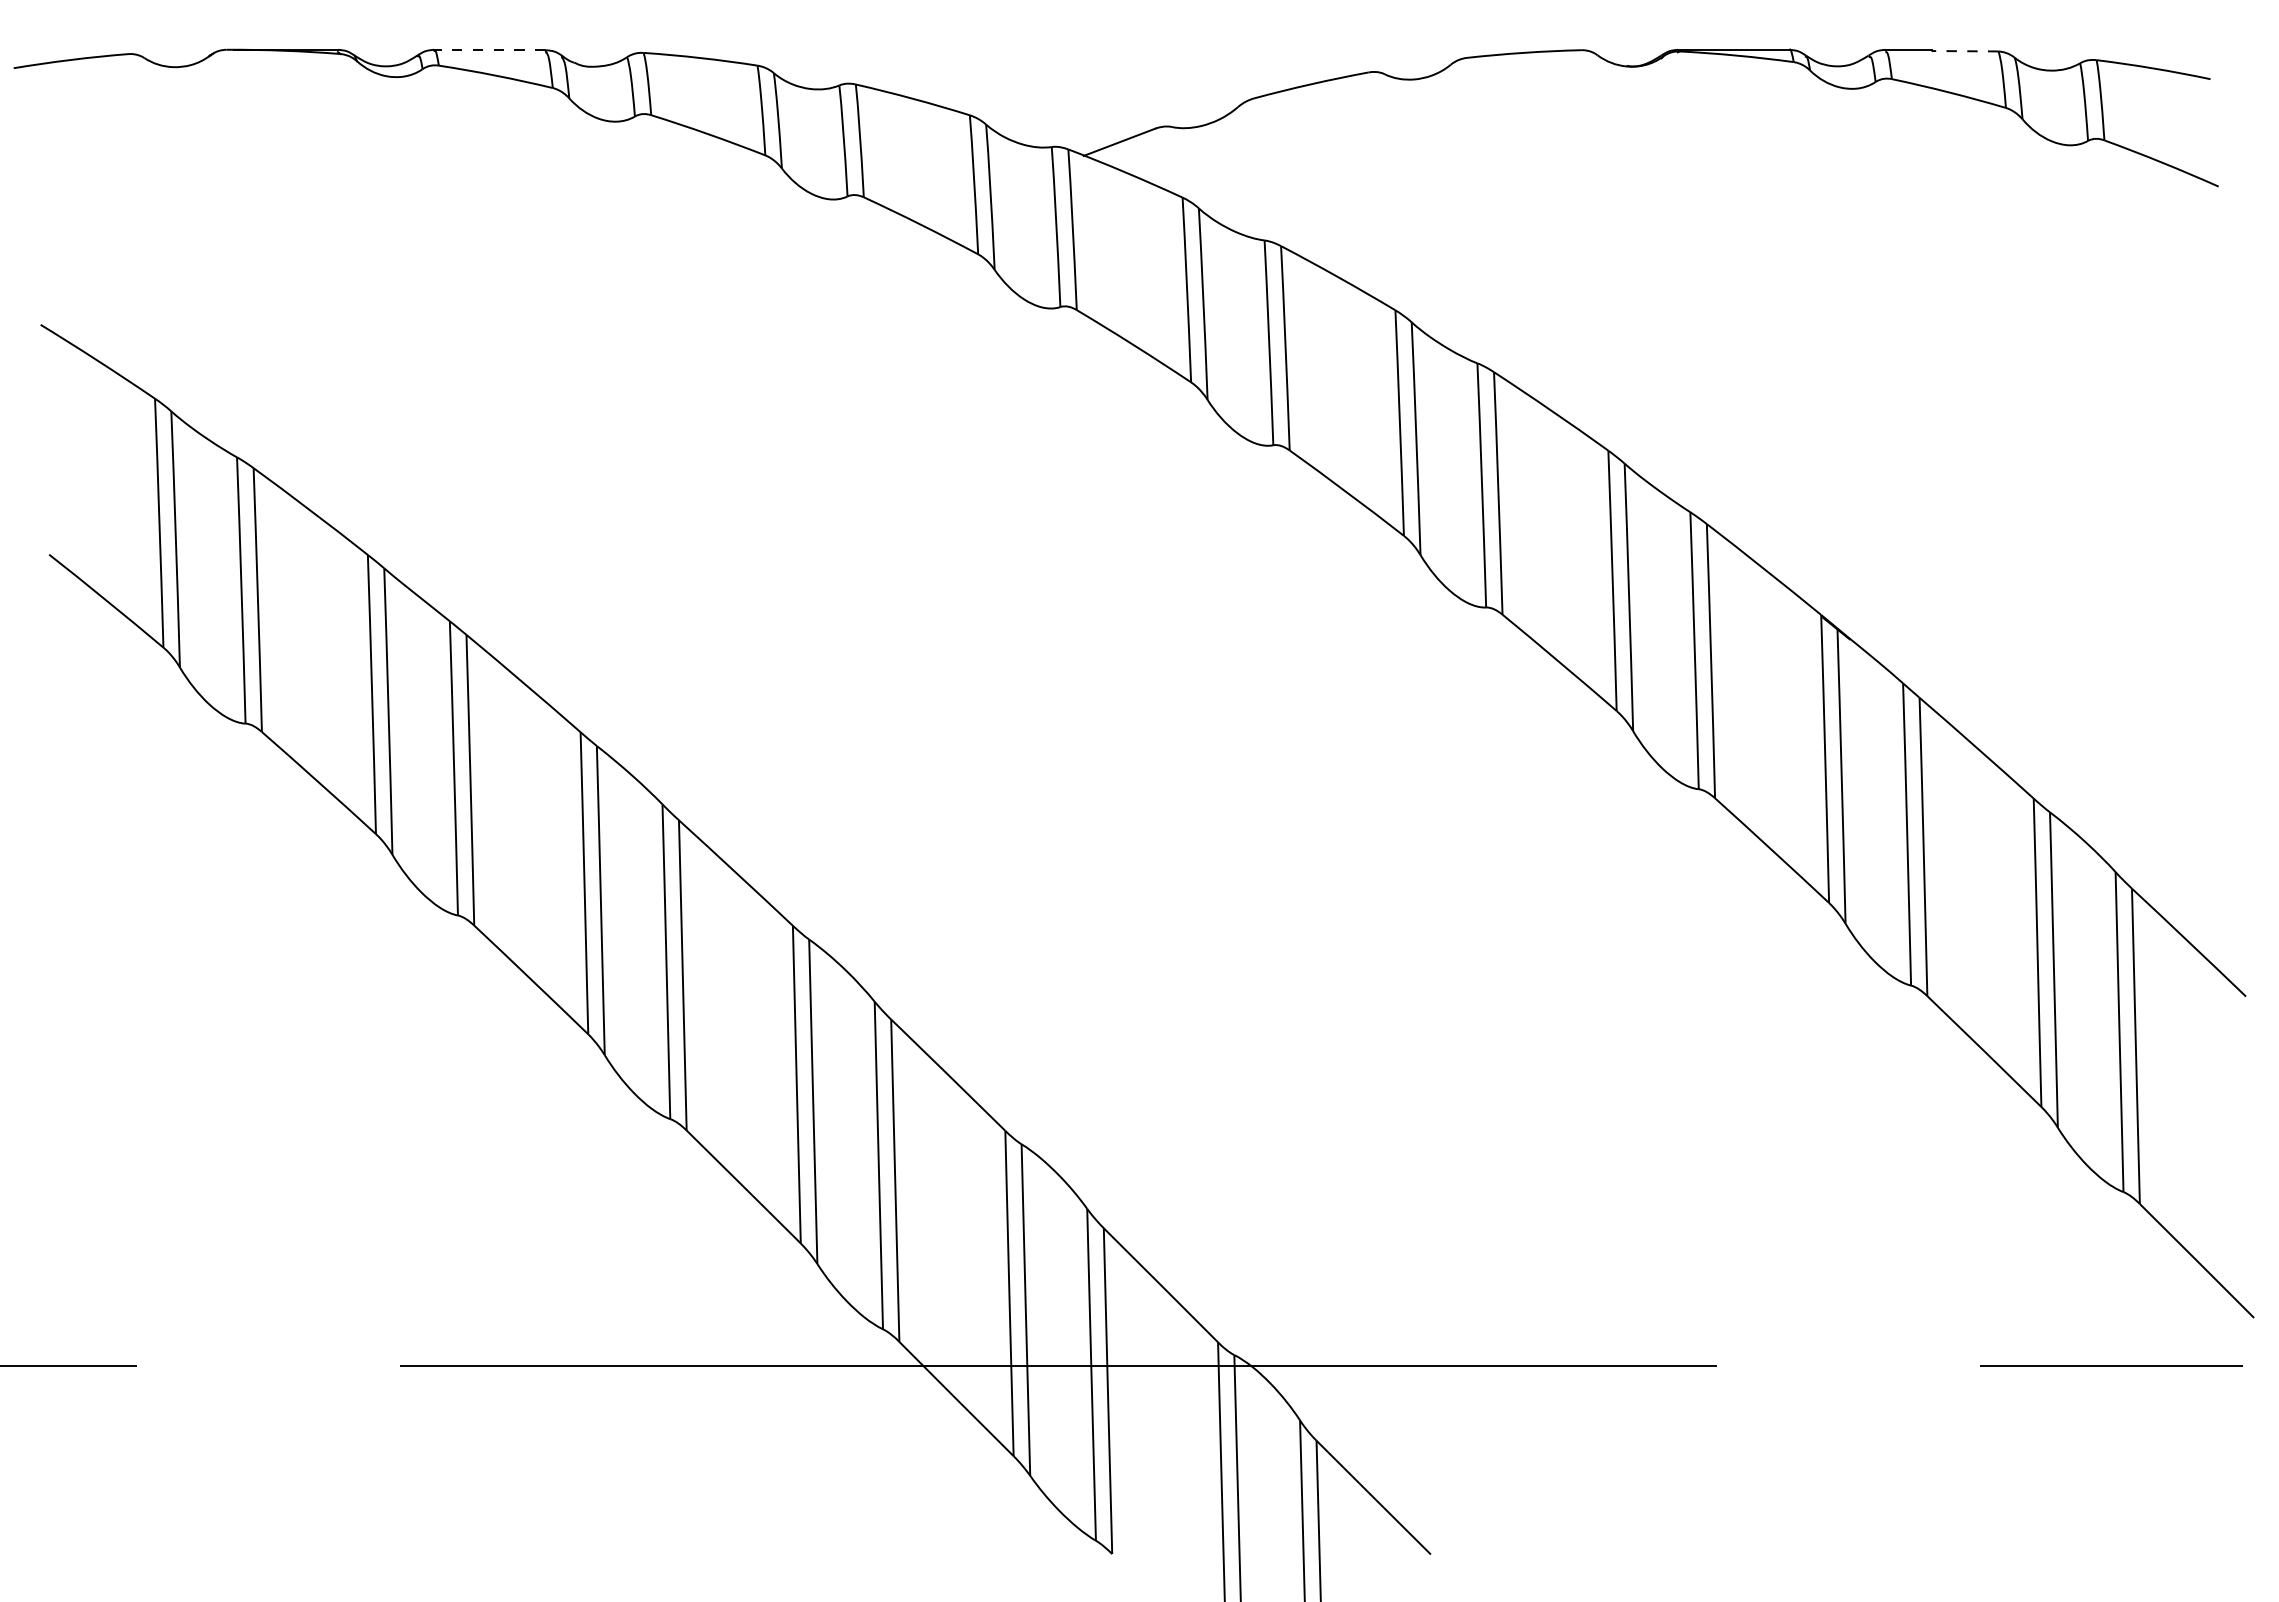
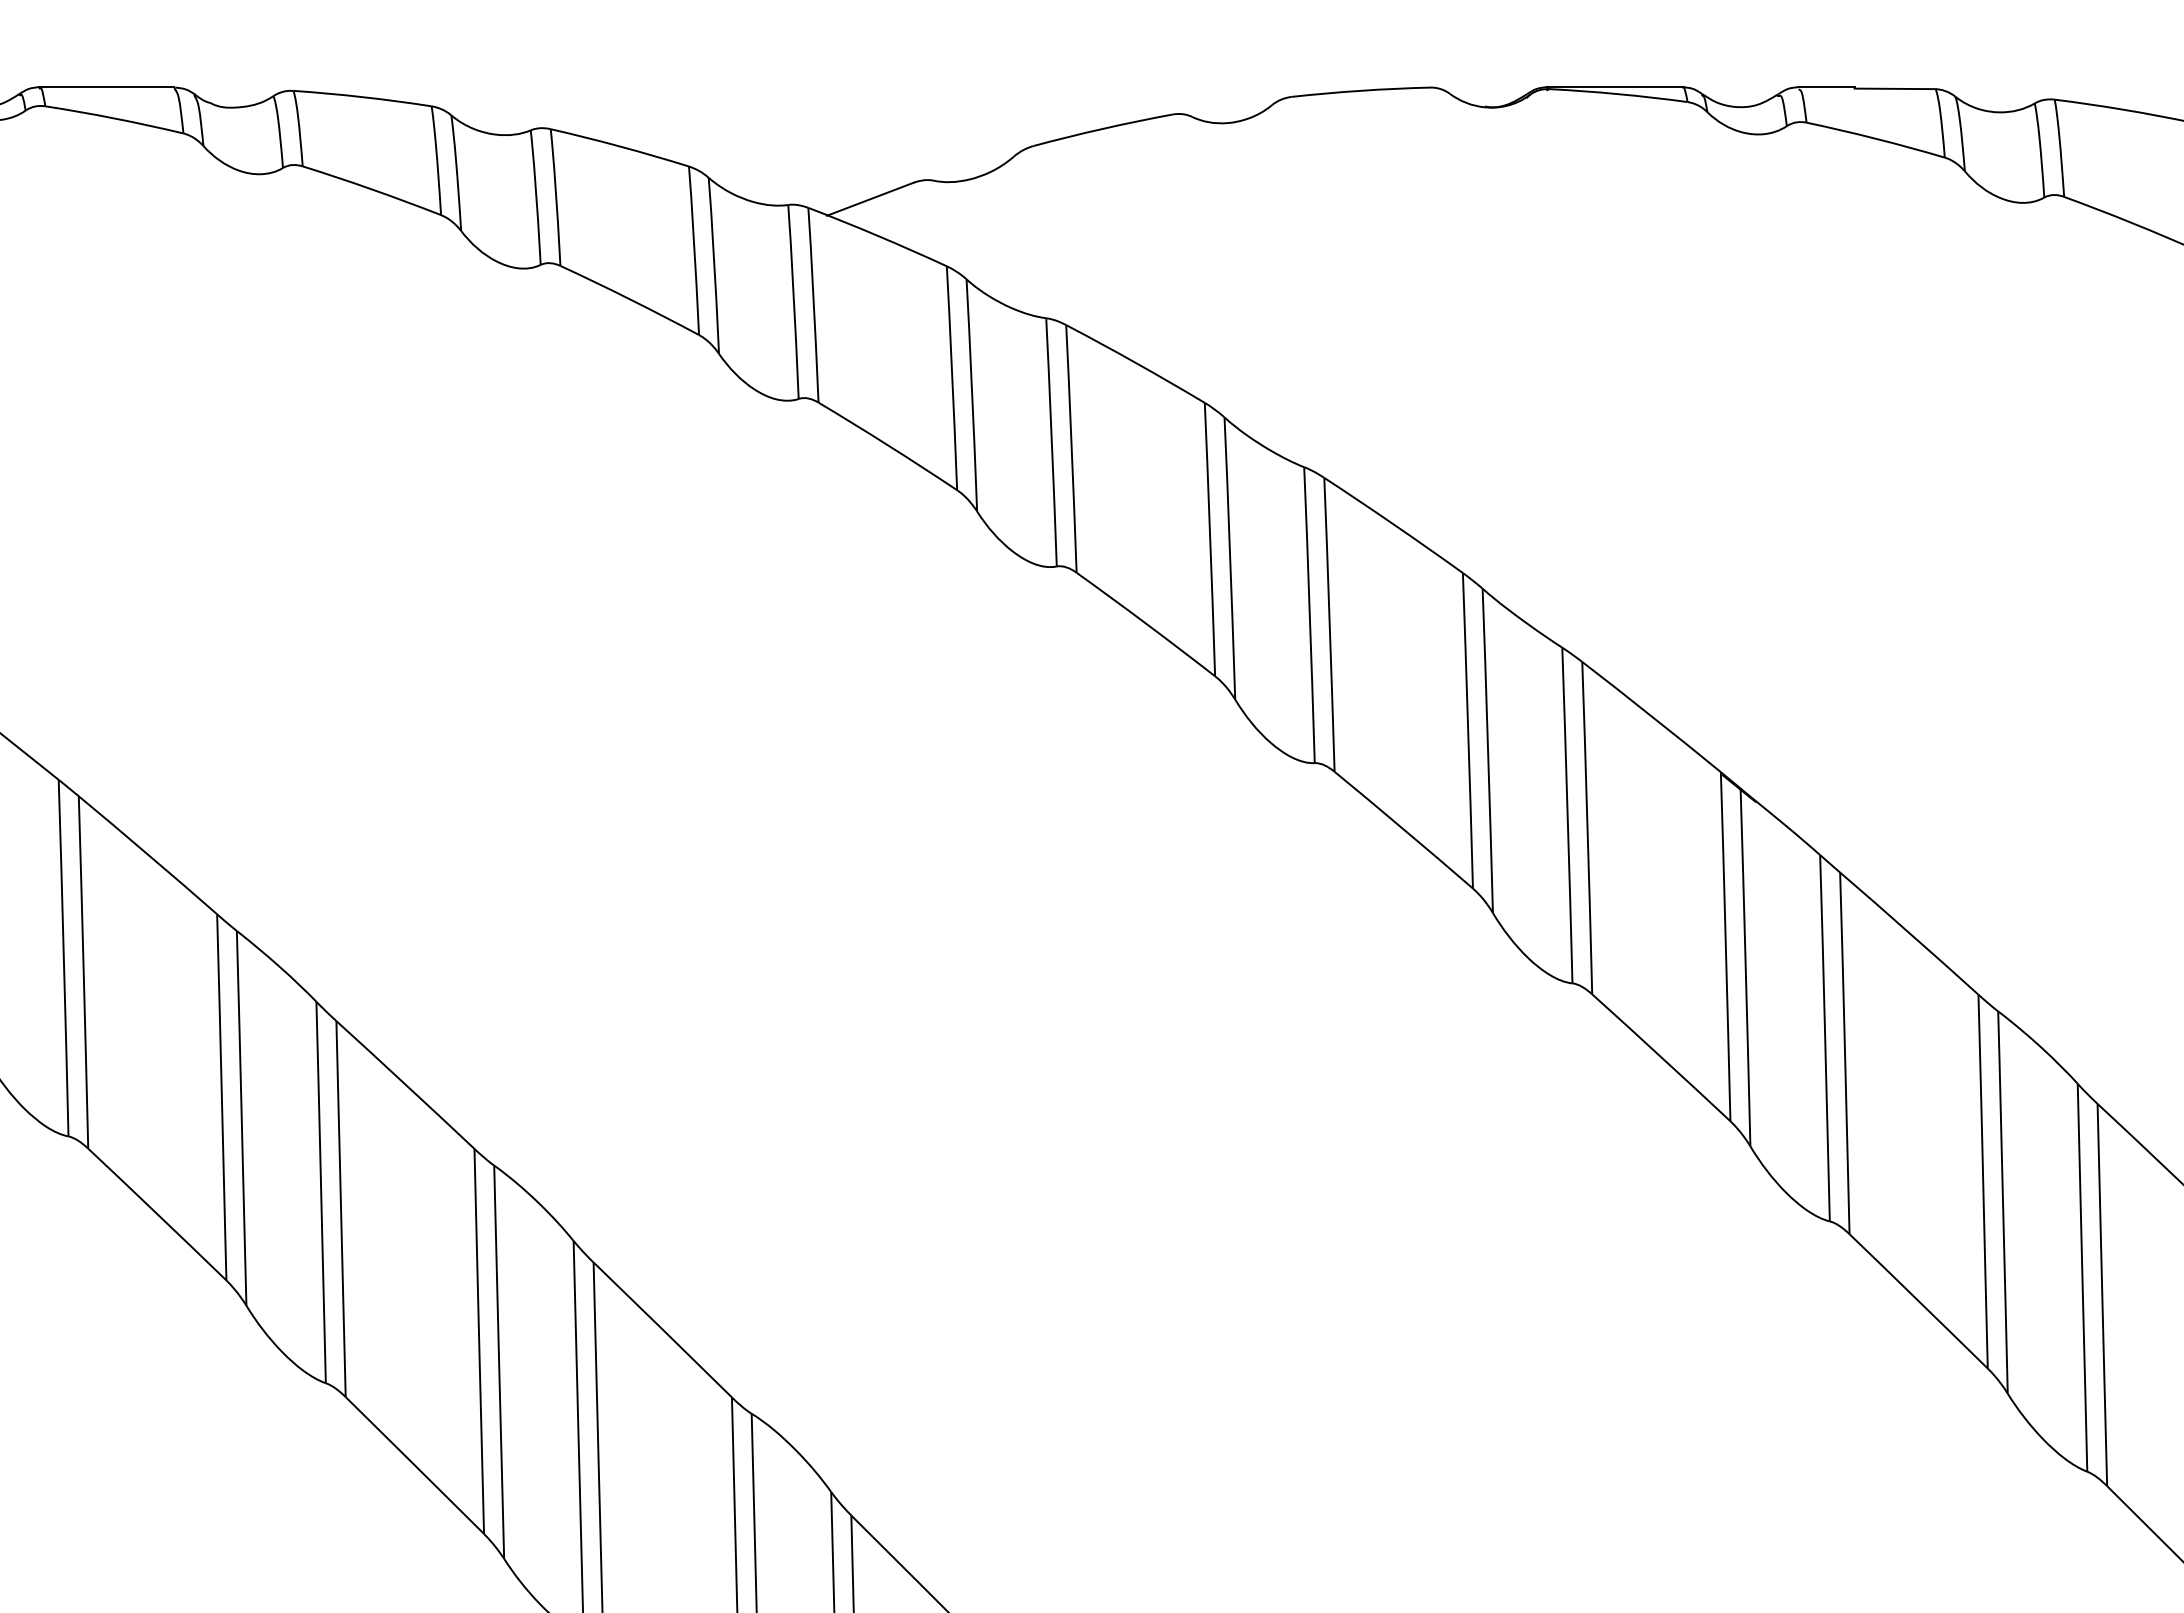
line: (489, 49) -> (106, 86), dashed -> solid
line: (1964, 51) -> (1894, 89), dashed -> solid

